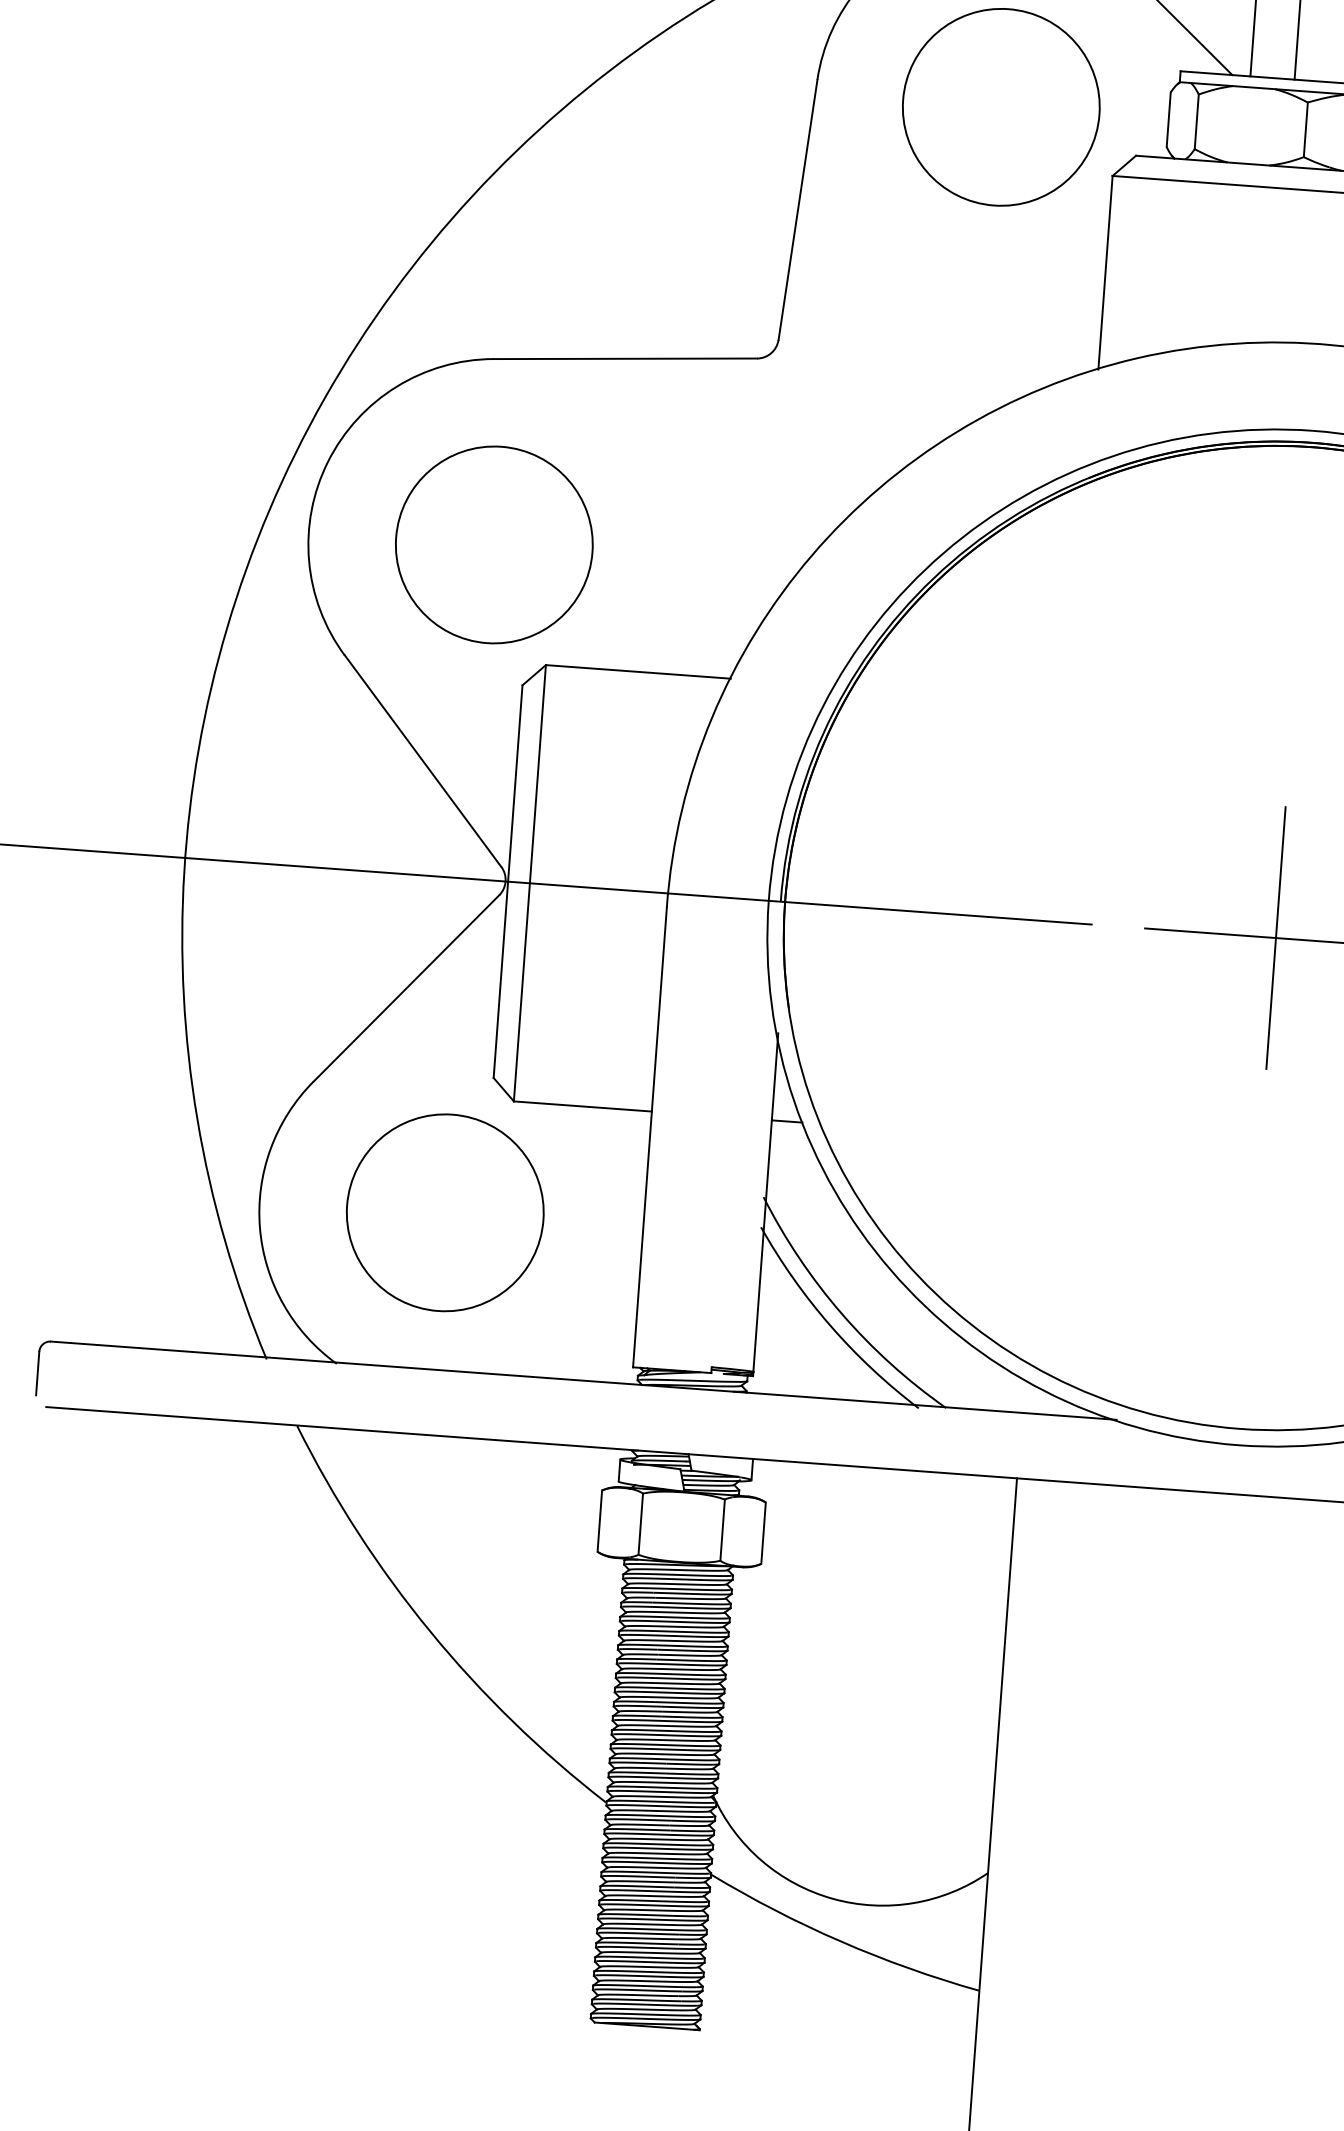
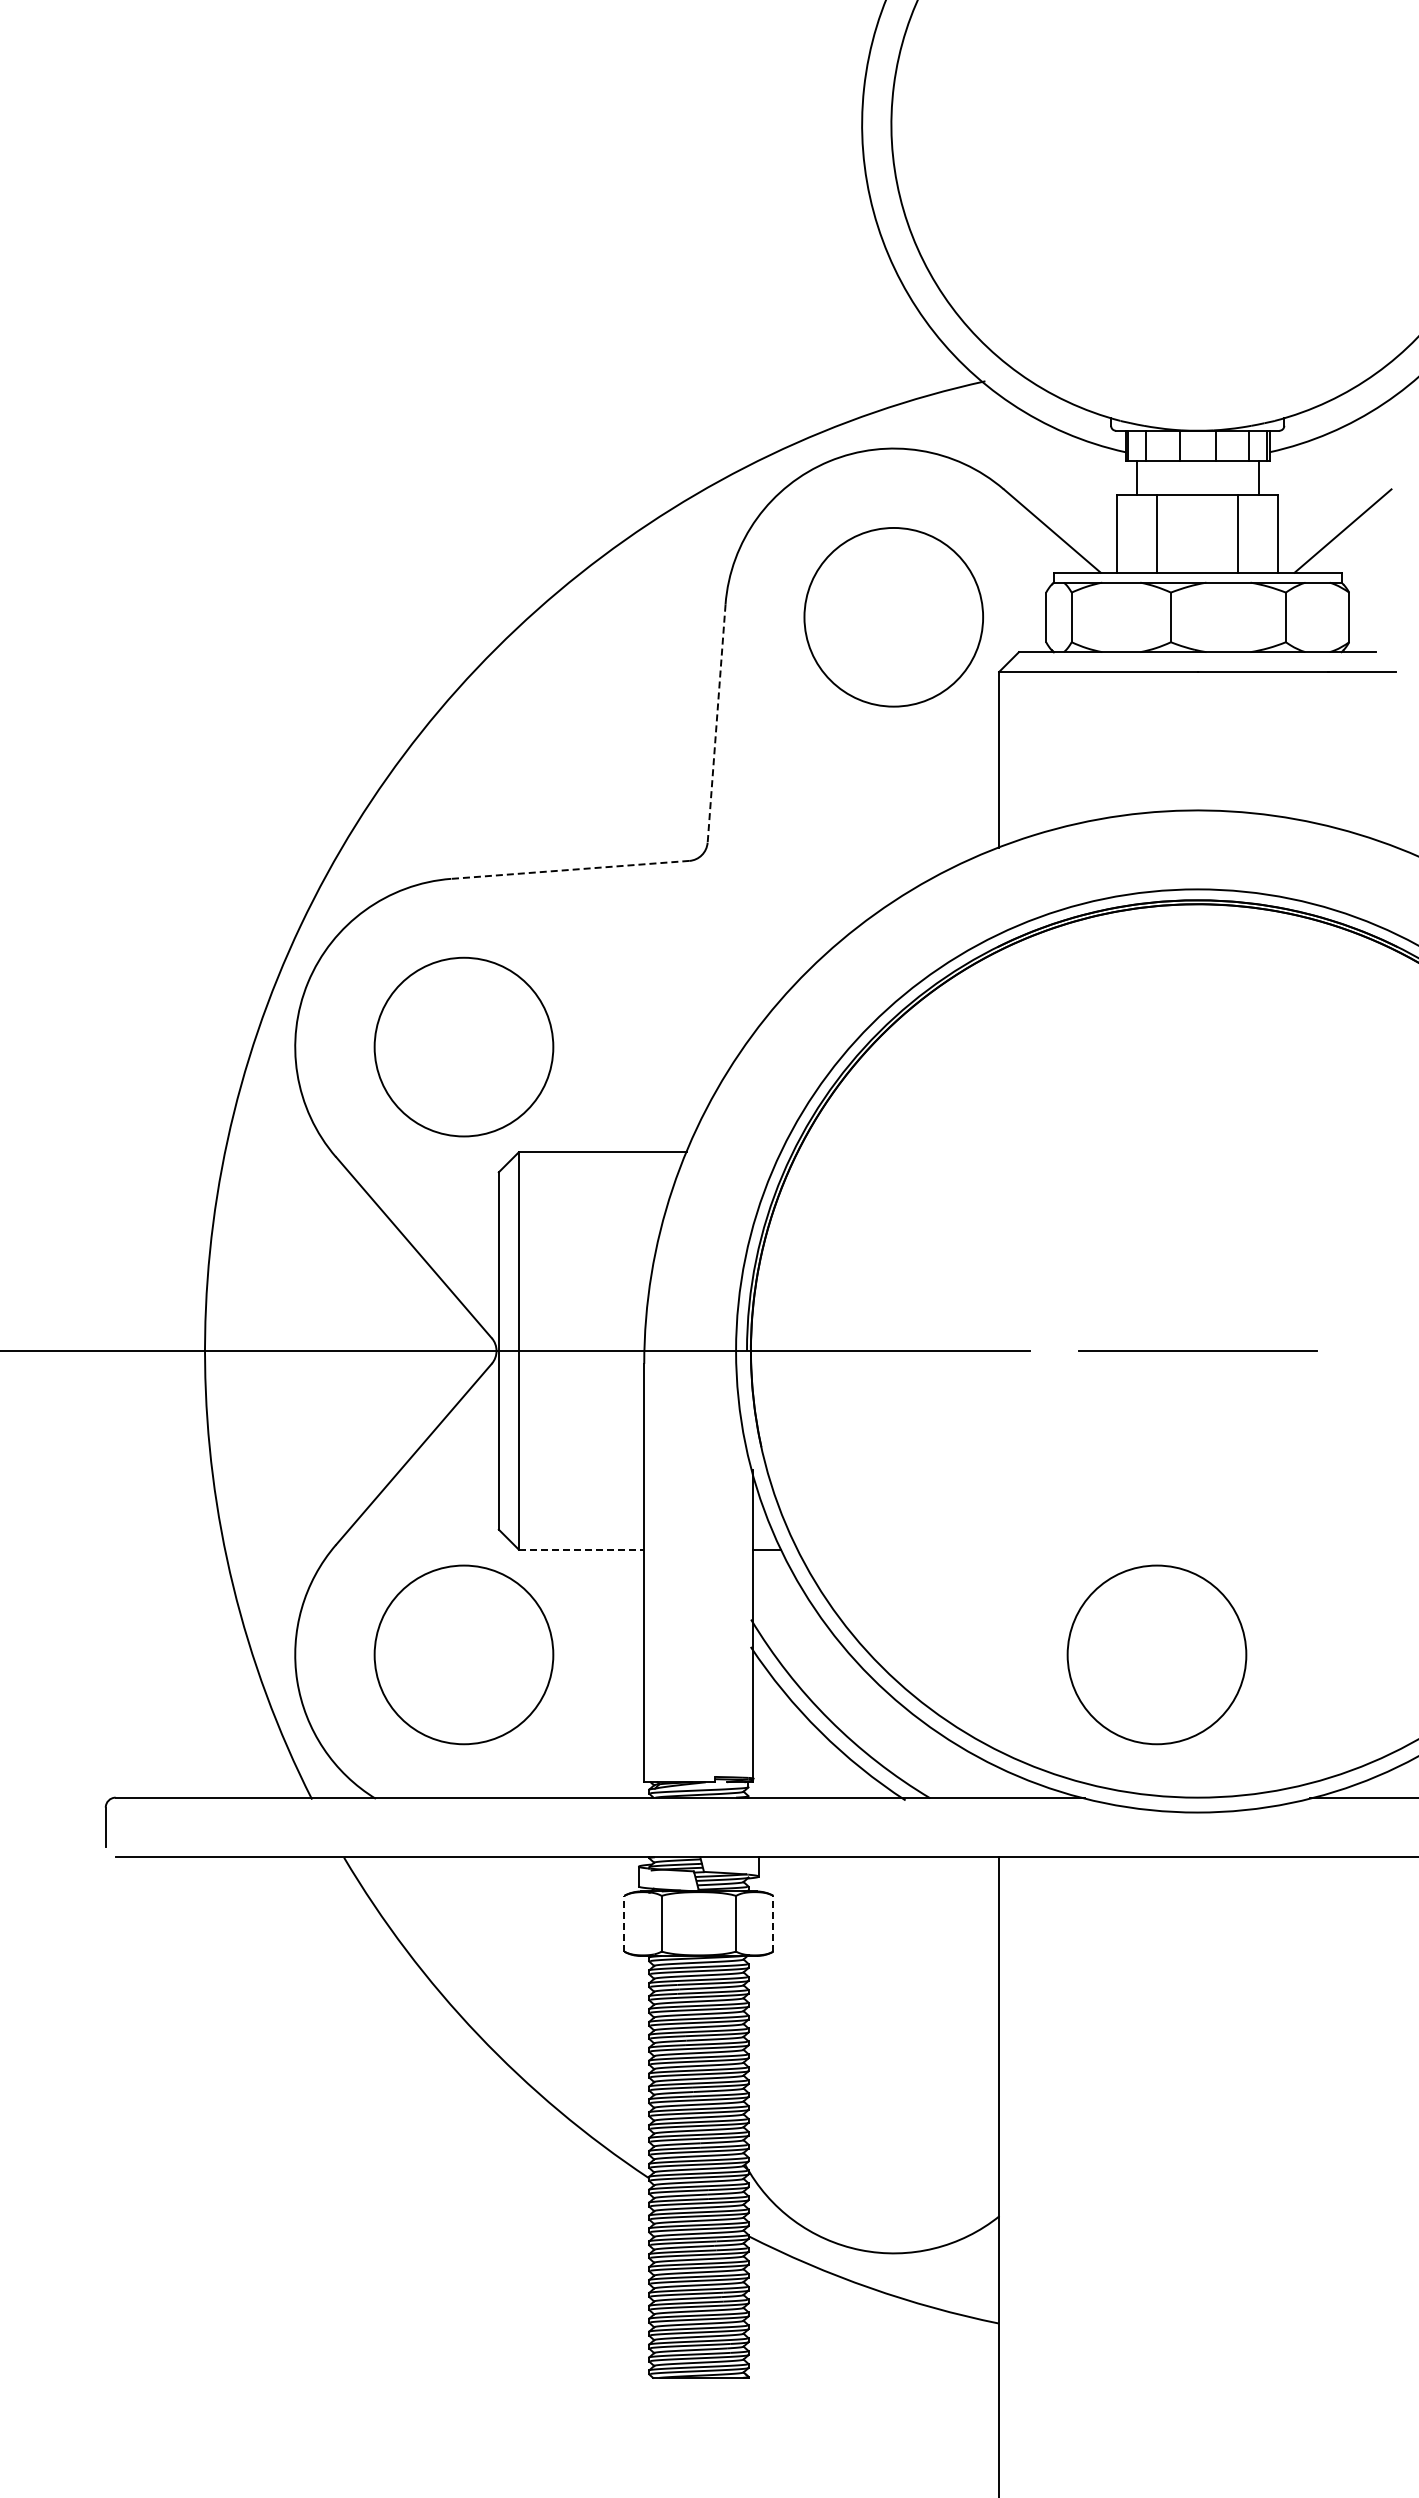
line: (797, 210) -> (716, 724), solid -> dashed
line: (624, 358) -> (569, 869), solid -> dashed
line: (1275, 937) -> (1197, 1350), removed
line: (582, 1106) -> (581, 1549), solid -> dashed
circle: (1206, 1268) -> (1156, 1654), added
line: (599, 1520) -> (624, 1923), solid -> dashed
line: (763, 1532) -> (773, 1923), solid -> dashed

